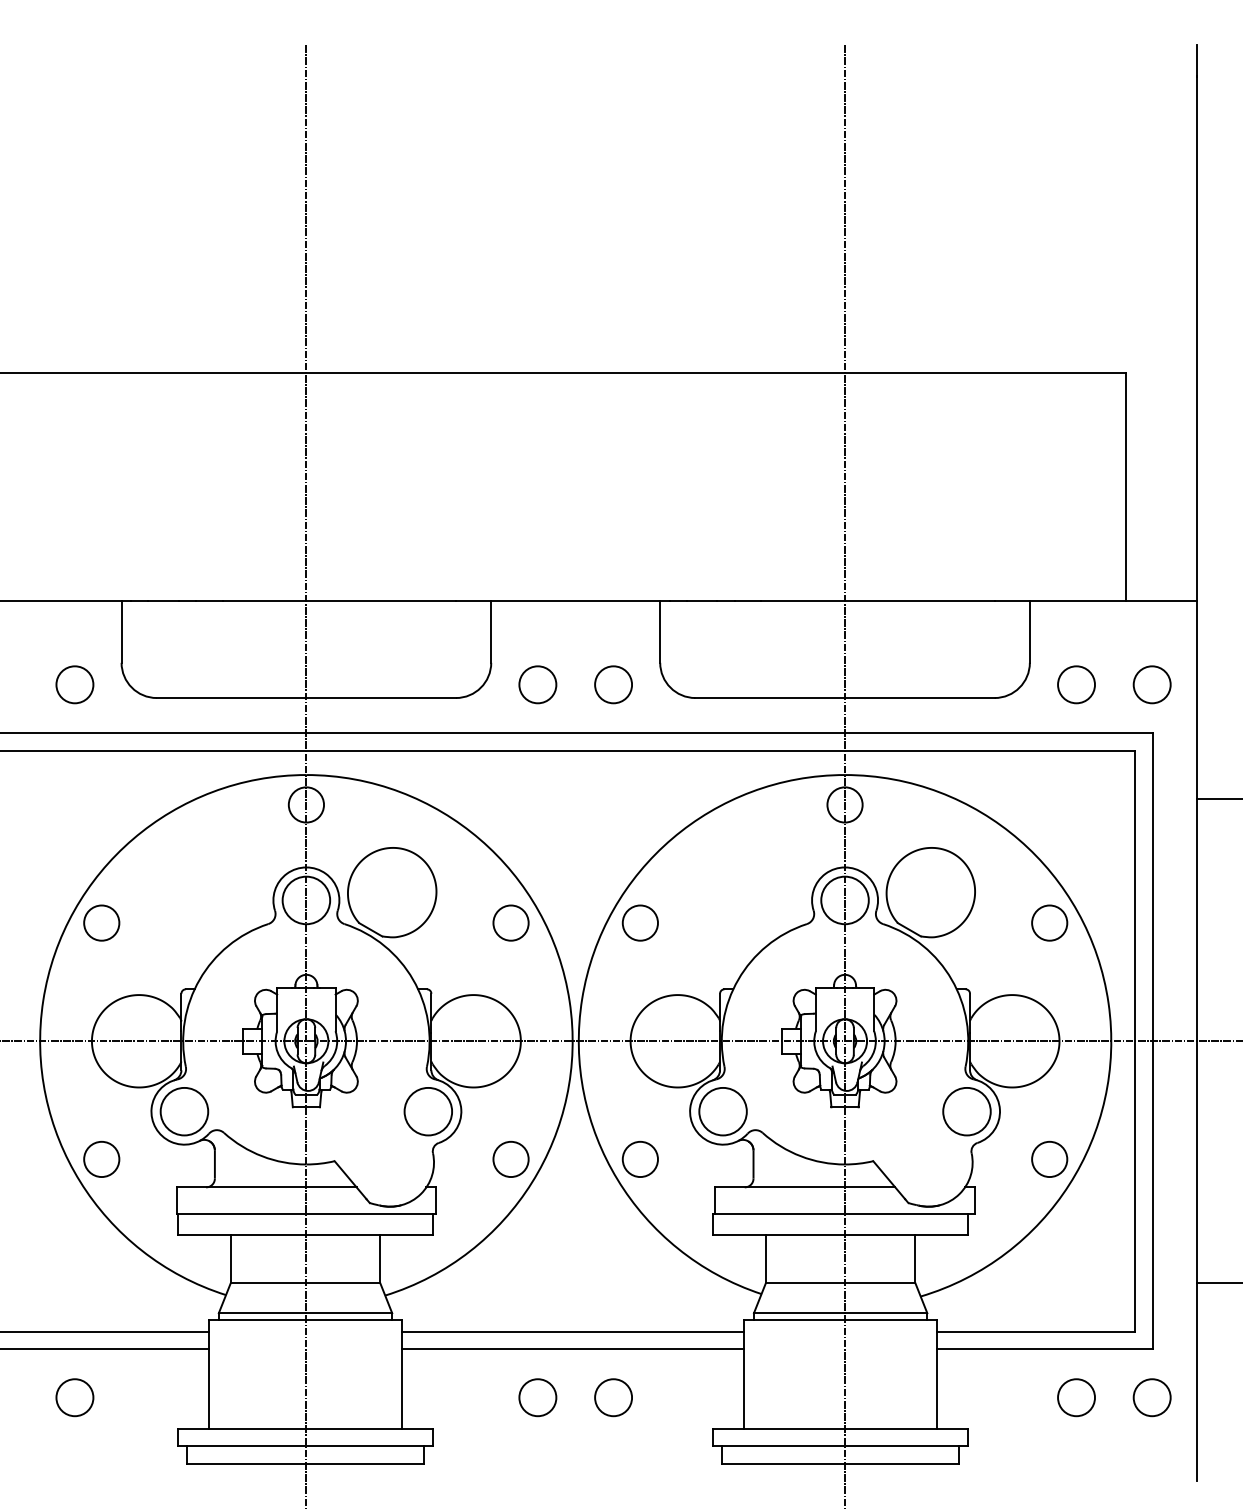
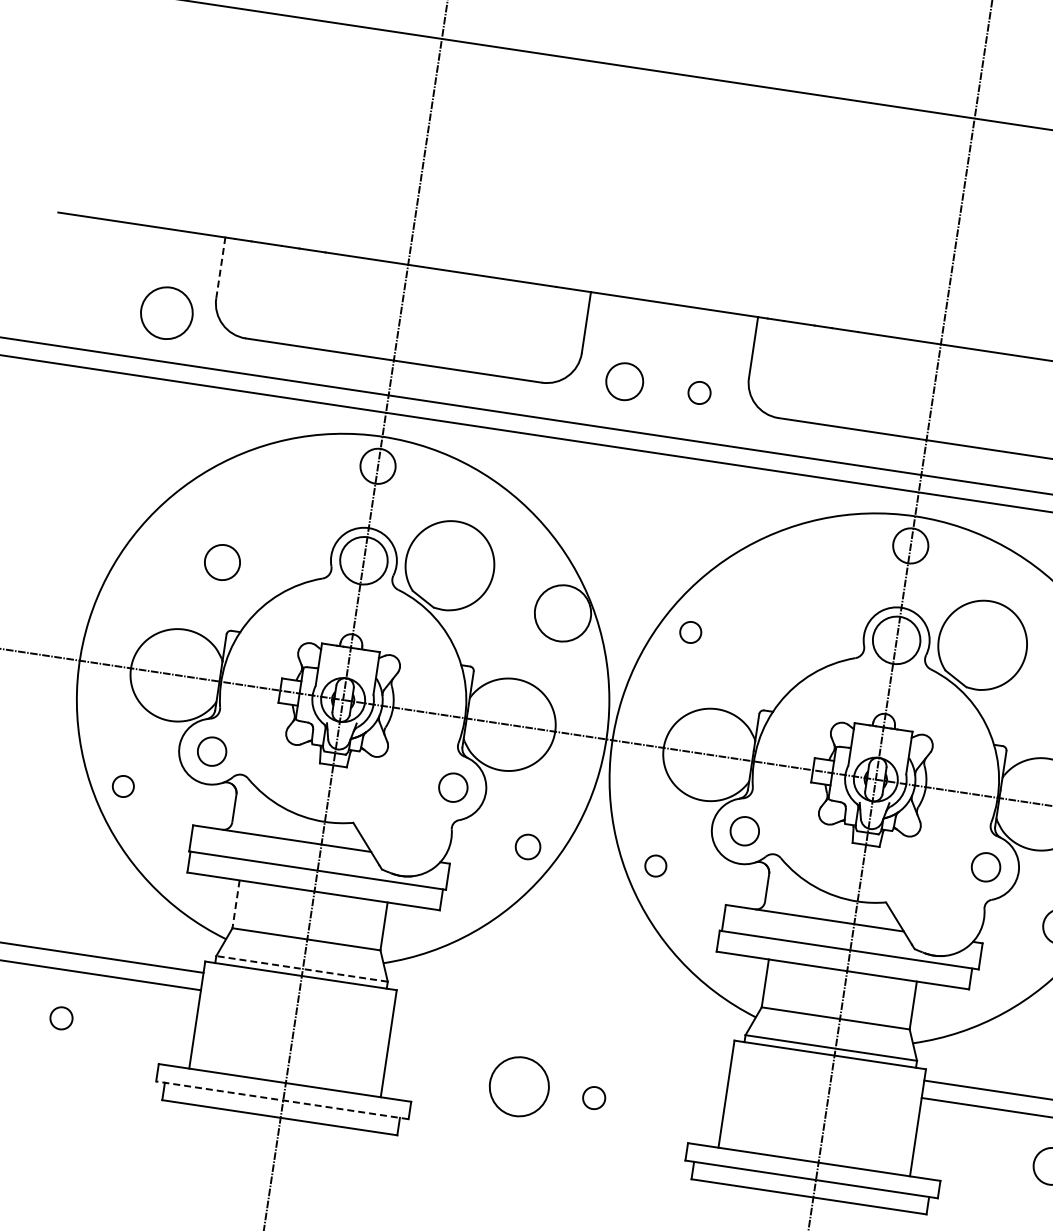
line: (121, 632) -> (220, 268), solid -> dashed
circle: (74, 684) -> (166, 312), size x1.4
circle: (613, 684) -> (699, 392), size x0.6
circle: (101, 922) -> (222, 561), moved
circle: (510, 922) -> (562, 612), size x1.6
circle: (639, 922) -> (690, 631), size x0.6
circle: (184, 1111) -> (212, 751), size x0.6
circle: (428, 1111) -> (453, 787), size x0.6
circle: (722, 1111) -> (744, 831), size x0.6
circle: (966, 1111) -> (985, 867), size x0.6
circle: (101, 1158) -> (123, 785), size x0.6
circle: (510, 1158) -> (527, 846), size x0.7
circle: (639, 1158) -> (655, 865), size x0.6
line: (230, 1259) -> (235, 904), solid -> dashed
line: (305, 1313) -> (301, 969), solid -> dashed
line: (572, 1331) -> (563, 1026), removed
line: (572, 1349) -> (560, 1044), removed
circle: (74, 1397) -> (61, 1018), size x0.6
circle: (537, 1397) -> (519, 1086), size x1.6
circle: (613, 1397) -> (594, 1097), size x0.6
line: (305, 1446) -> (282, 1100), solid -> dashed

